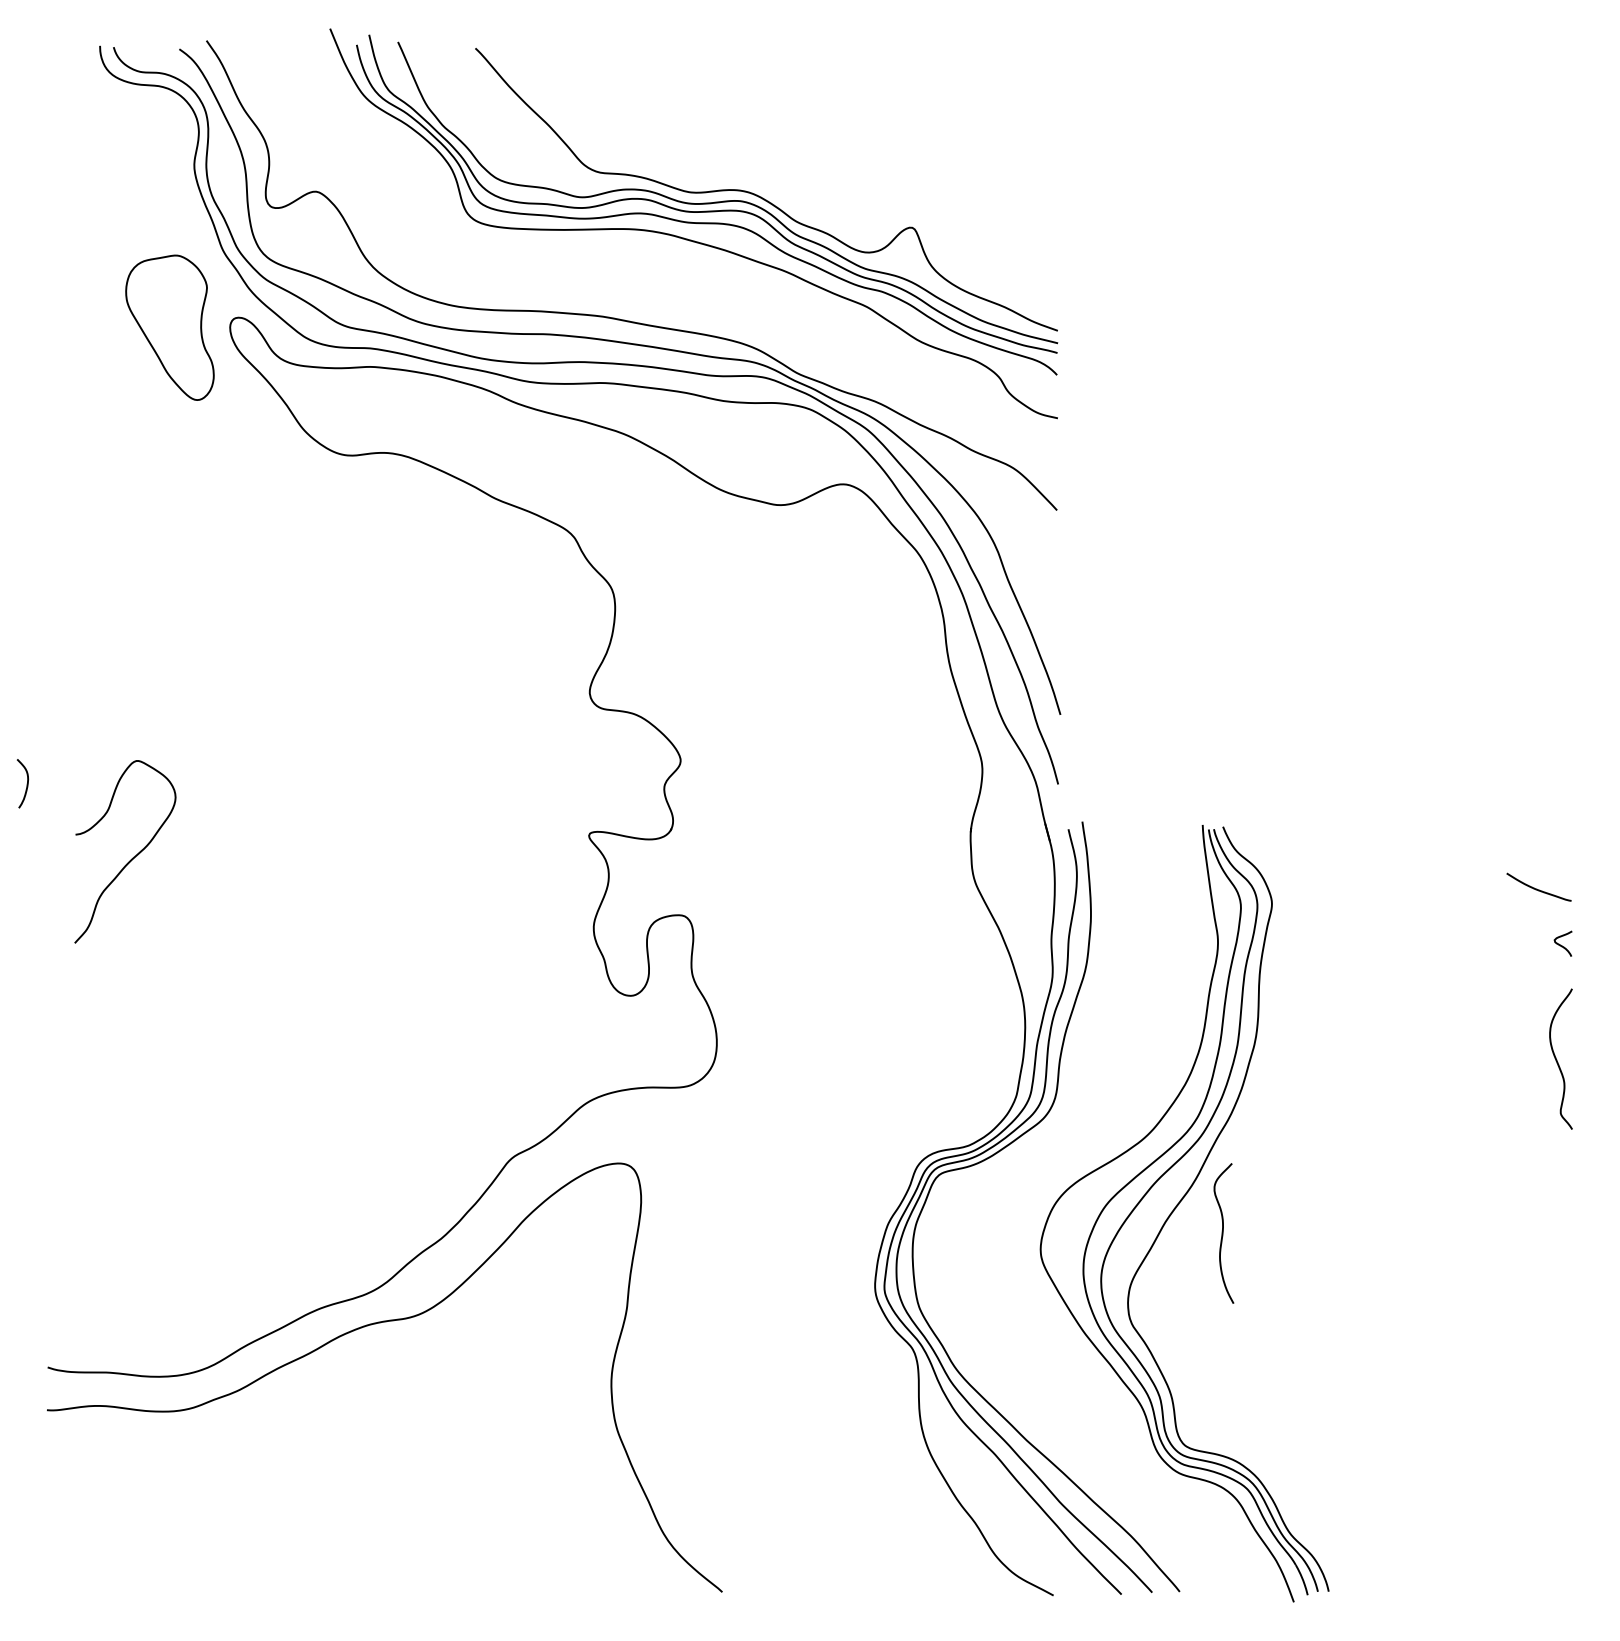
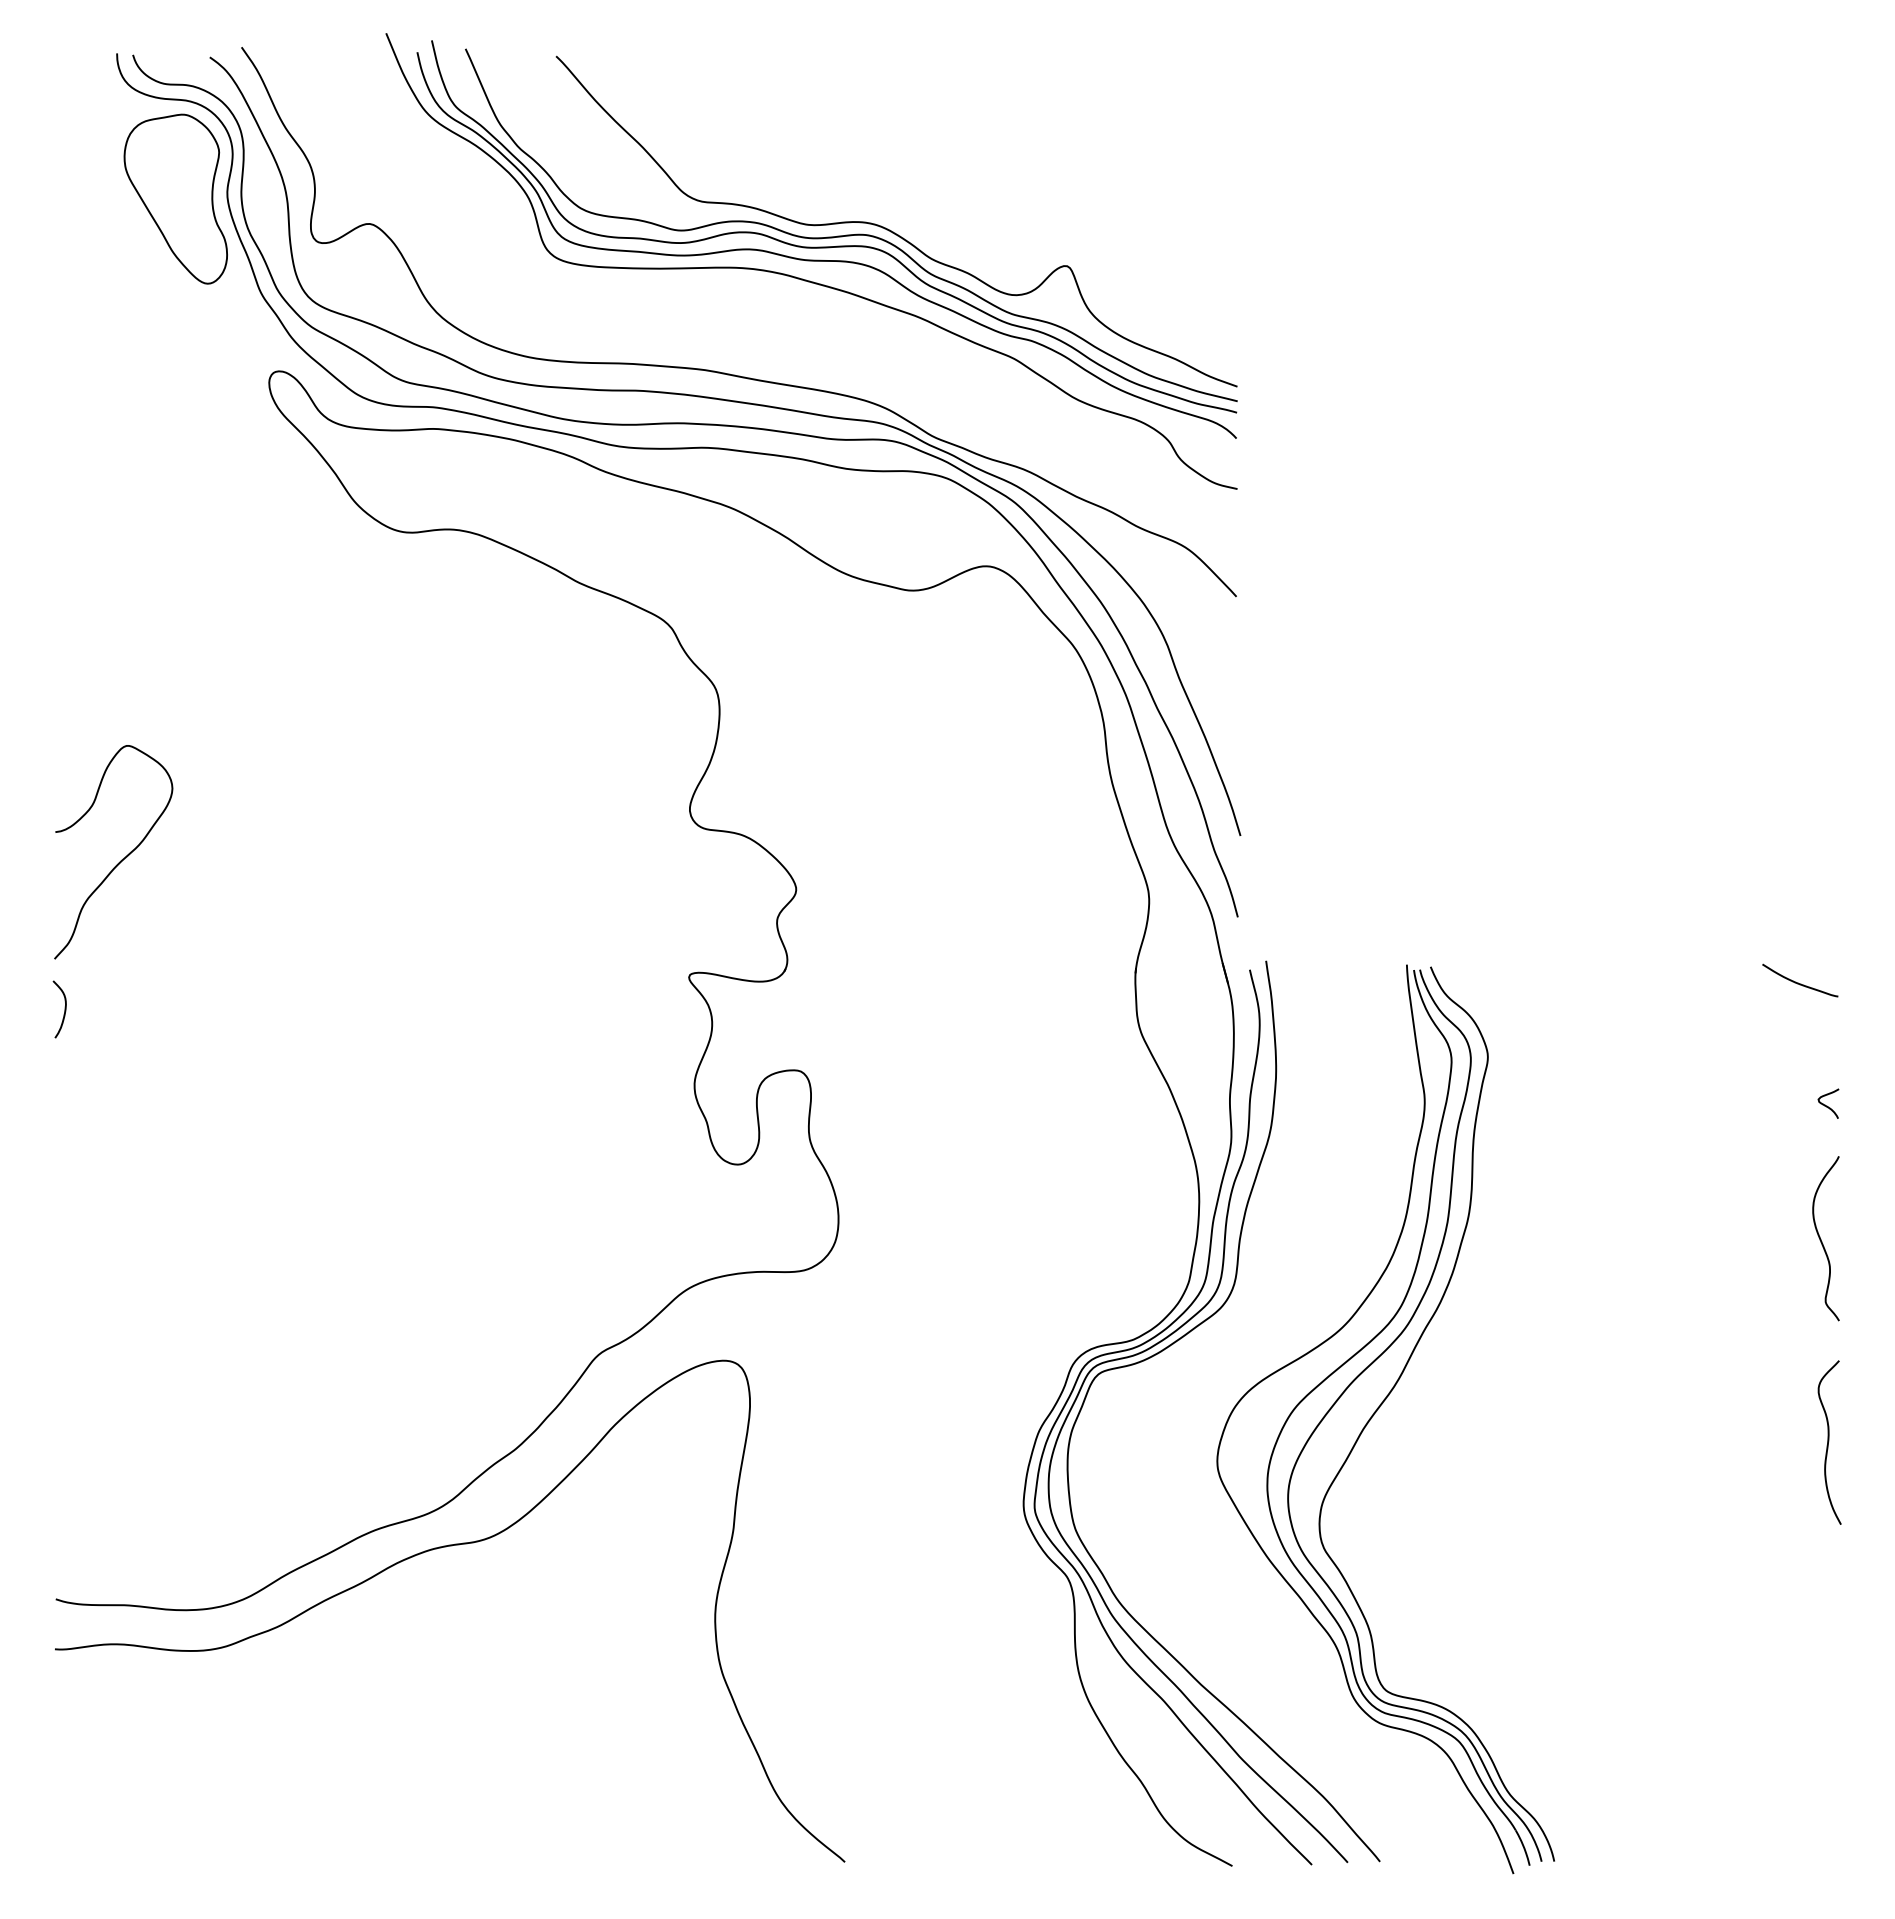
part: (169, 327) -> (175, 198), moved
curve: (26, 783) -> (64, 1009), moved
curve: (132, 858) -> (121, 859), moved
curve: (1537, 888) -> (1798, 982), moved
curve: (1223, 1232) -> (1829, 1441), moved

